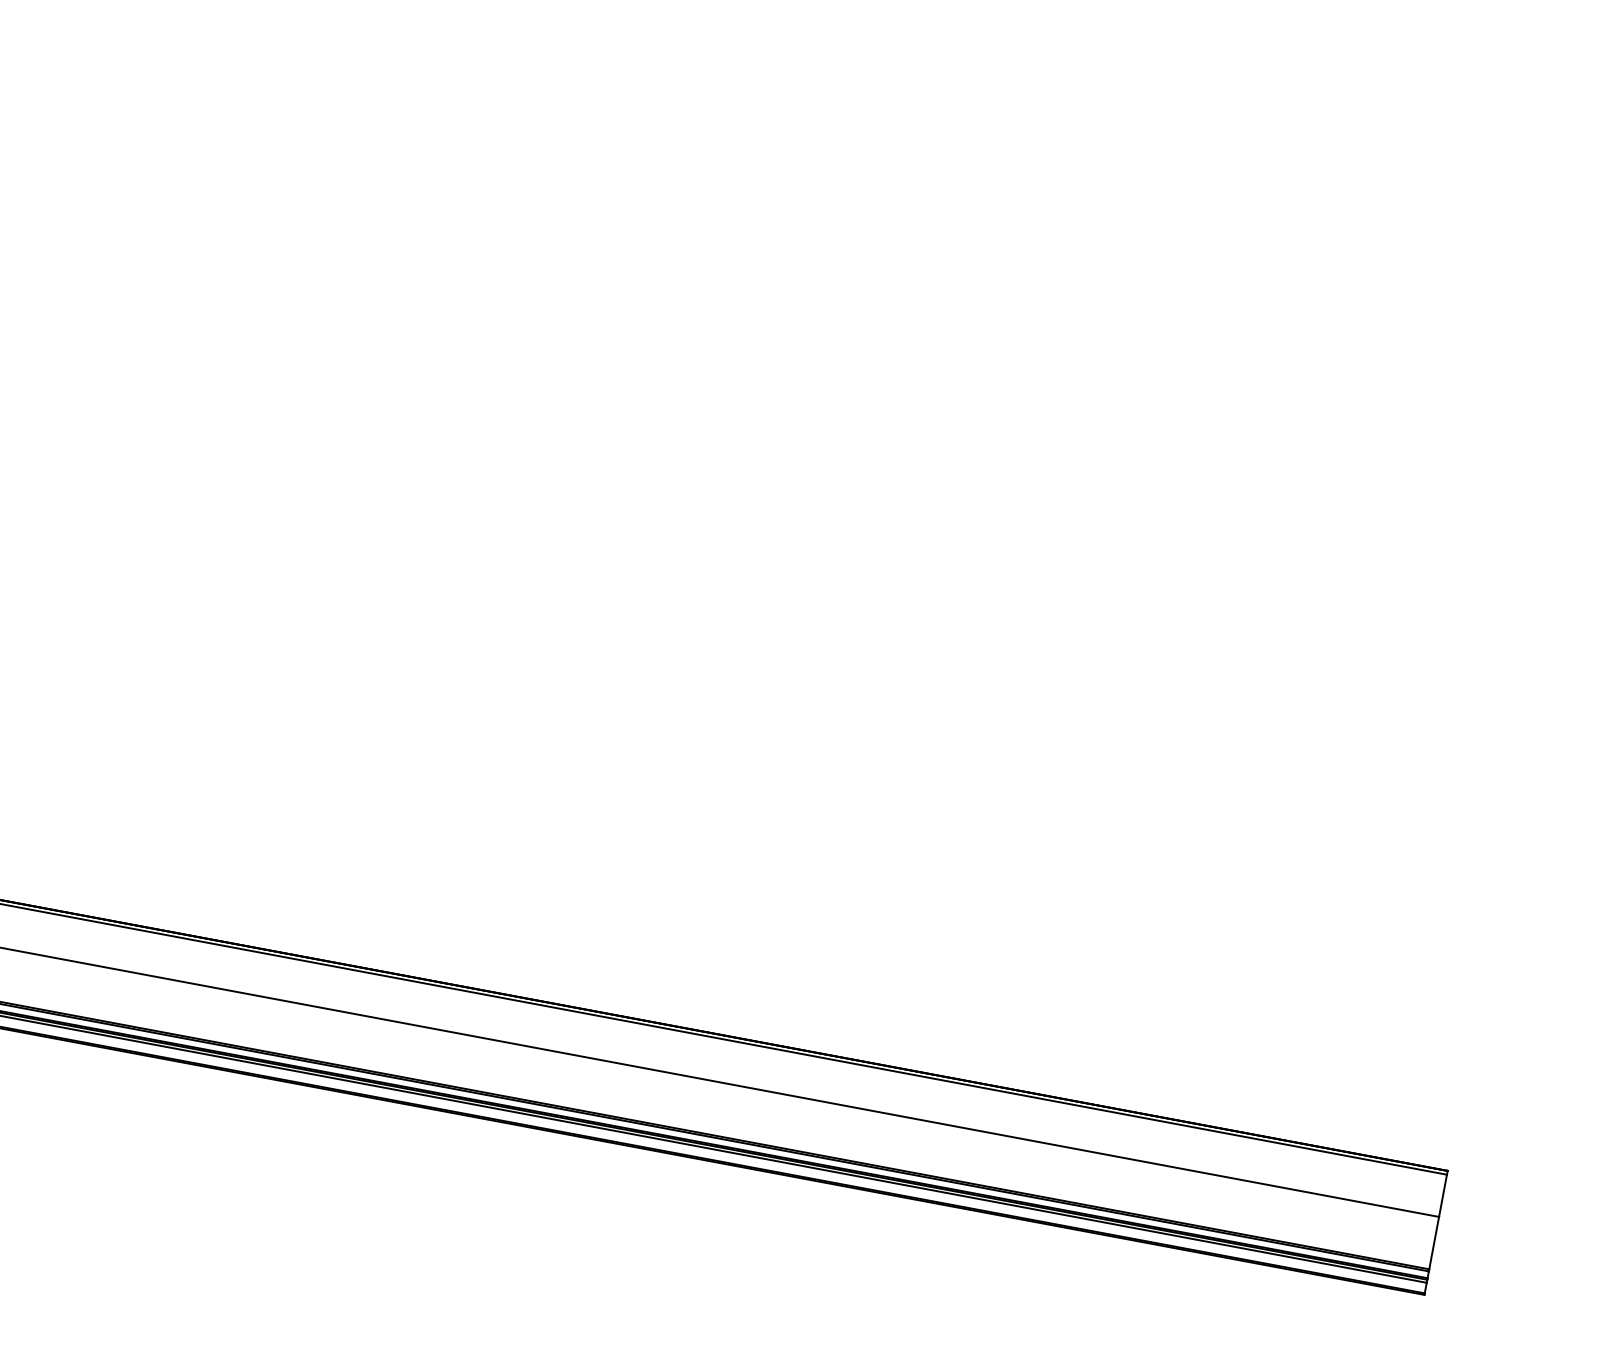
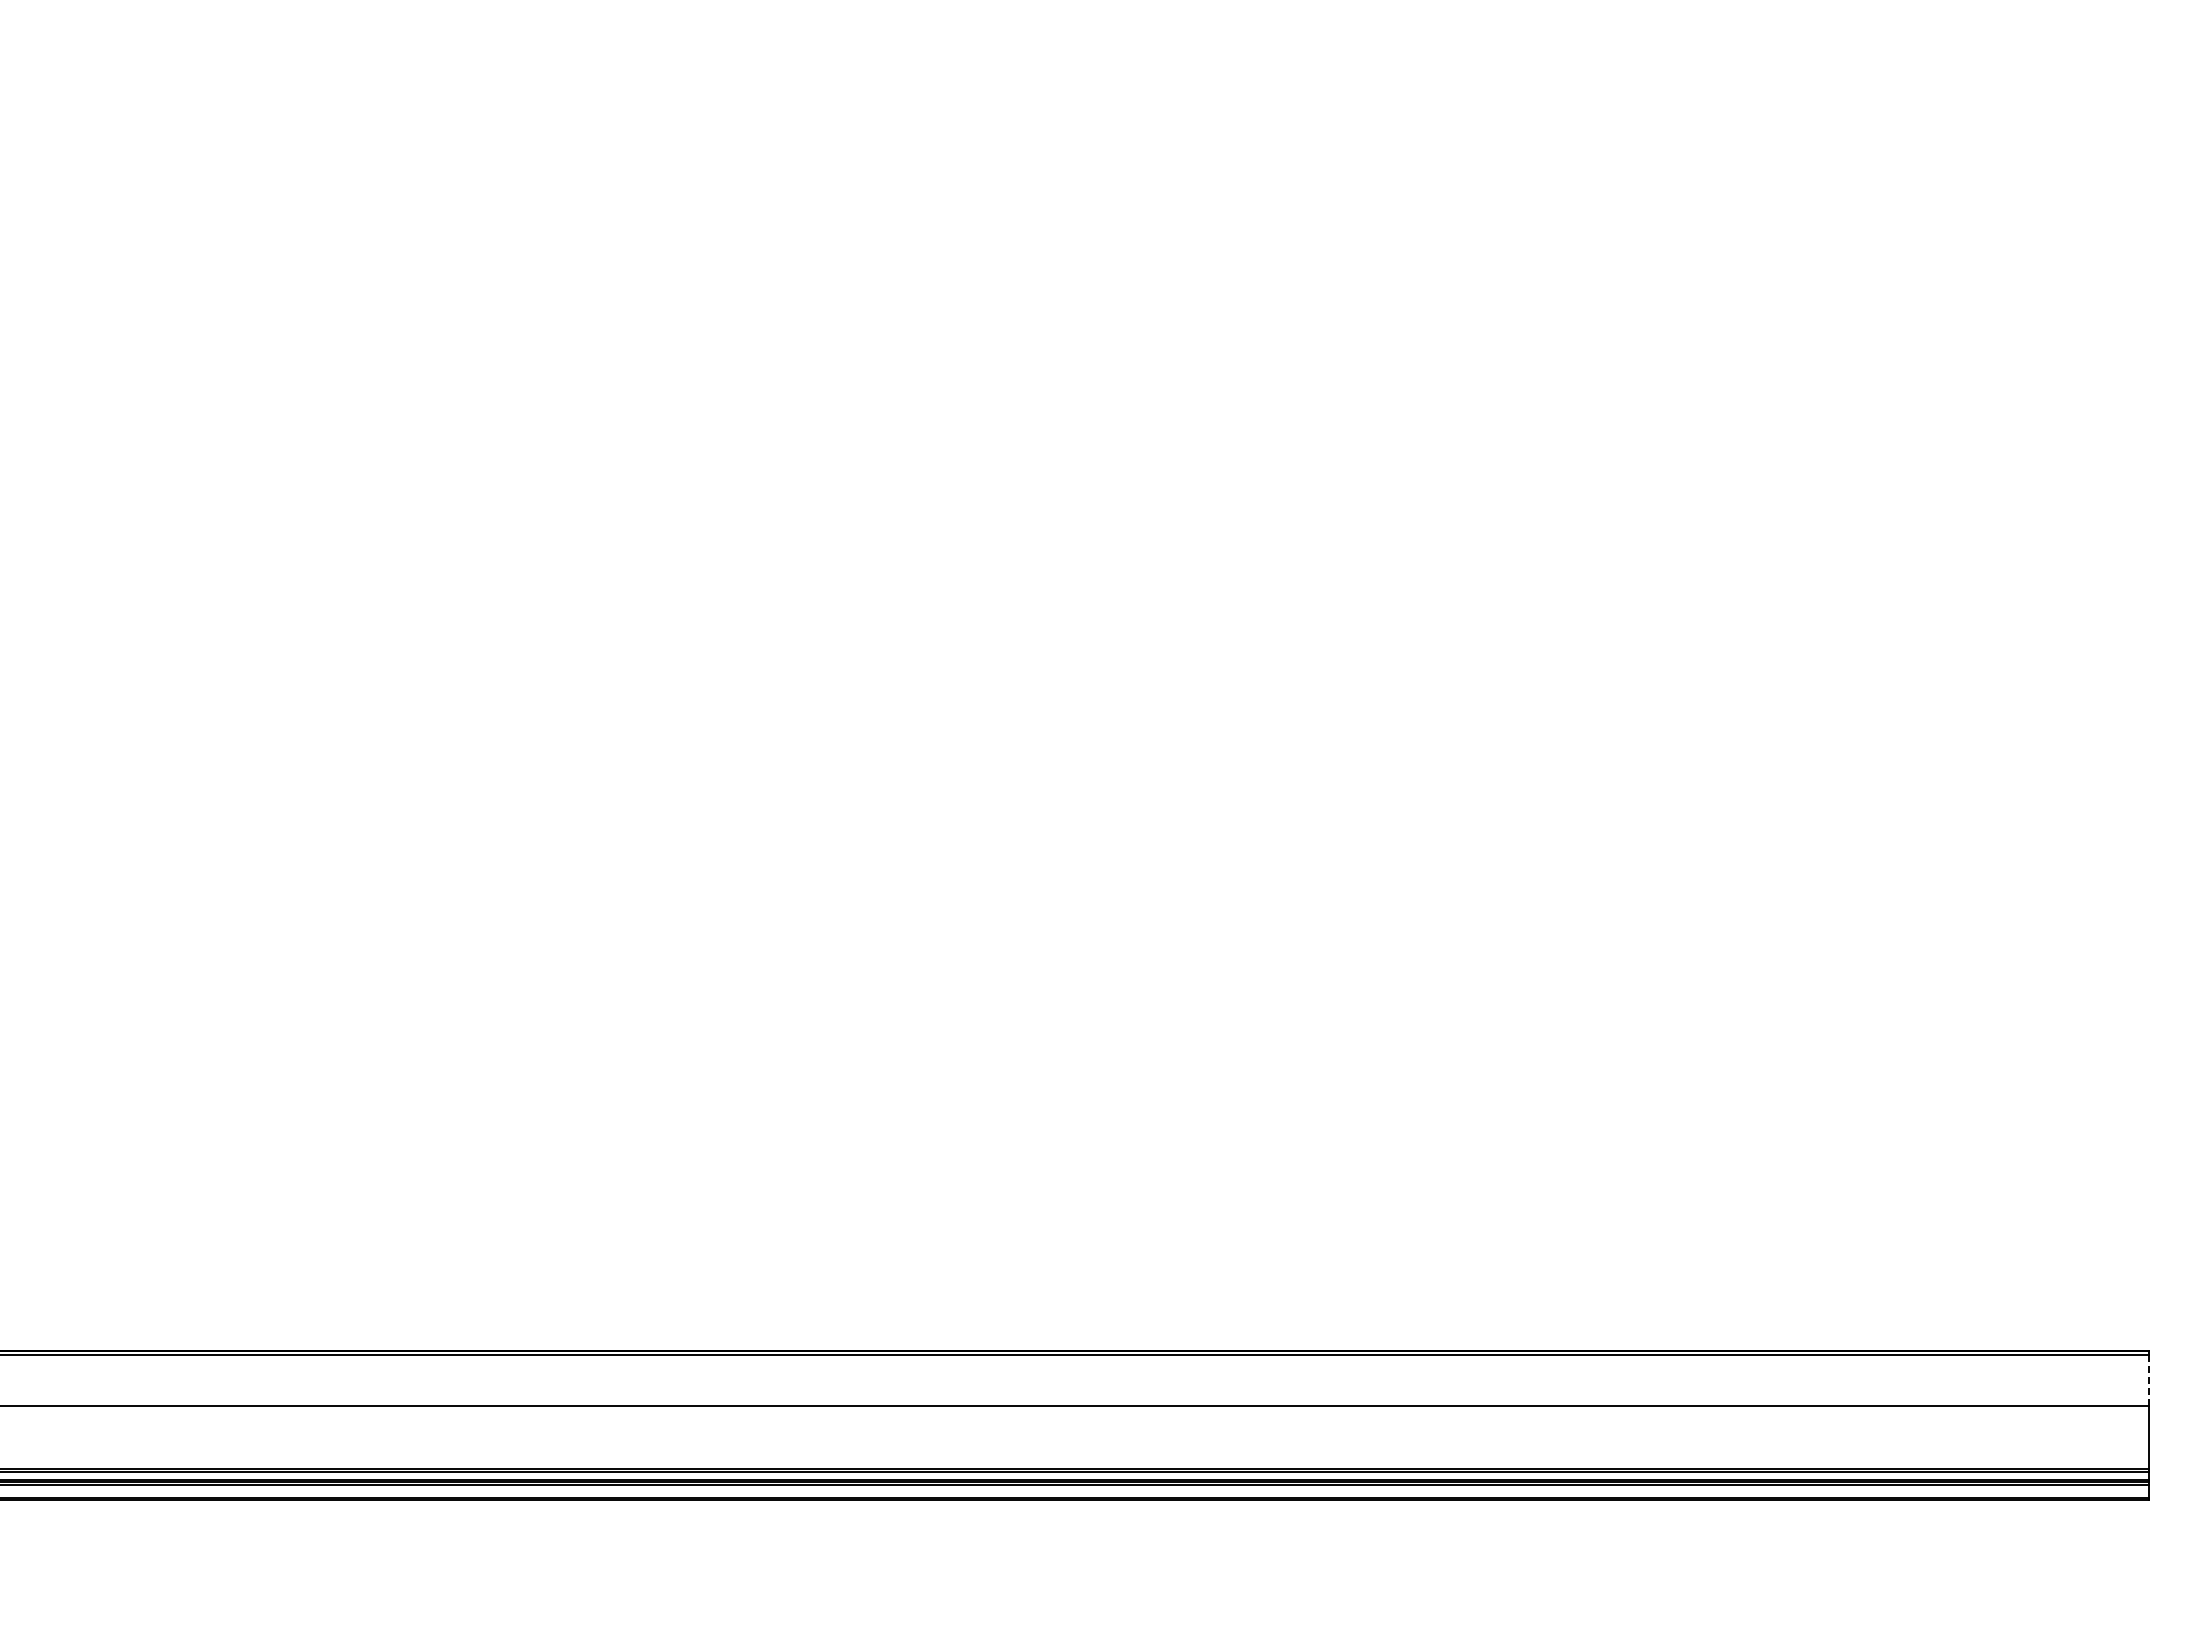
line: (1442, 1195) -> (2148, 1380), solid -> dashed

